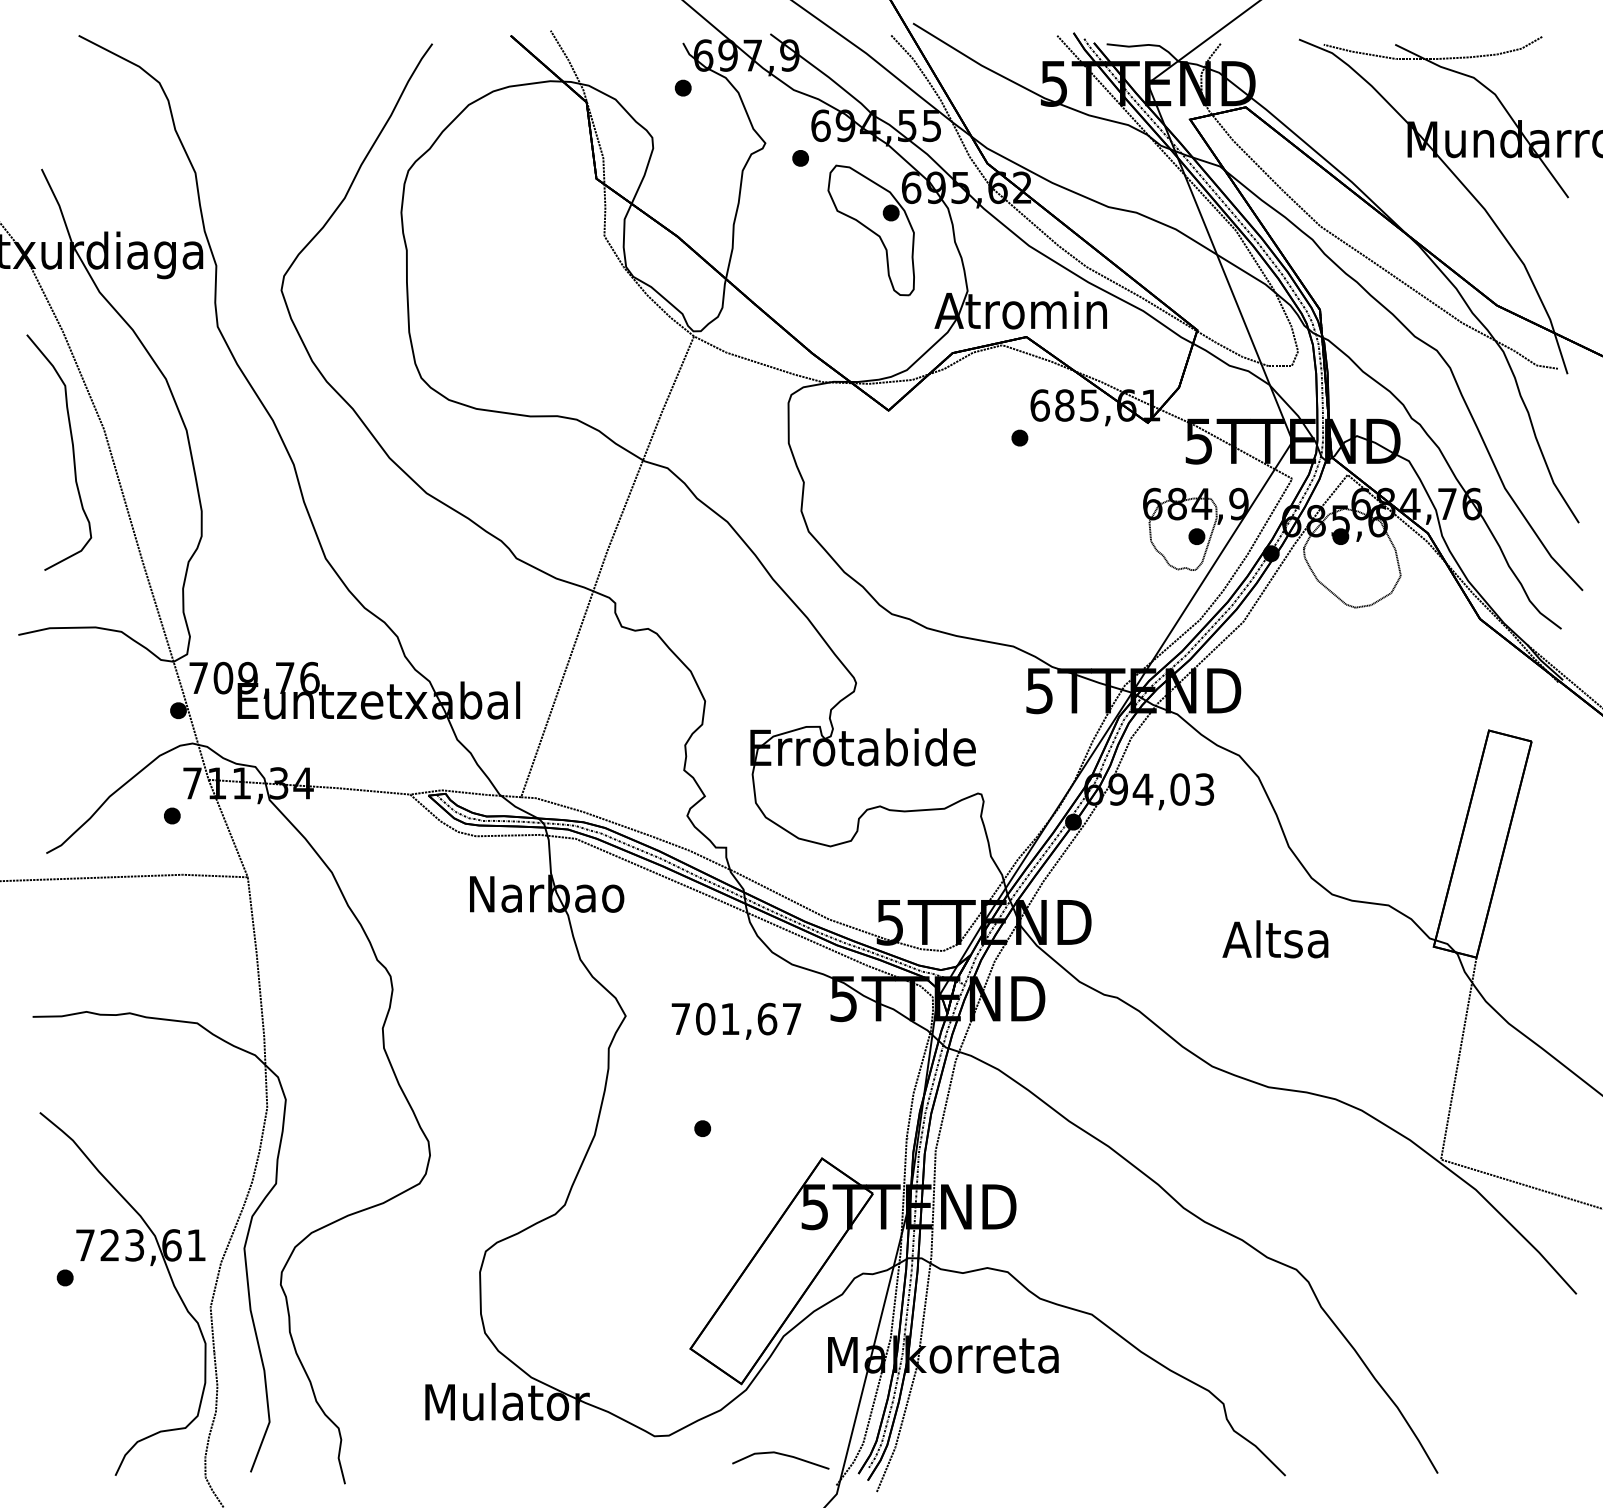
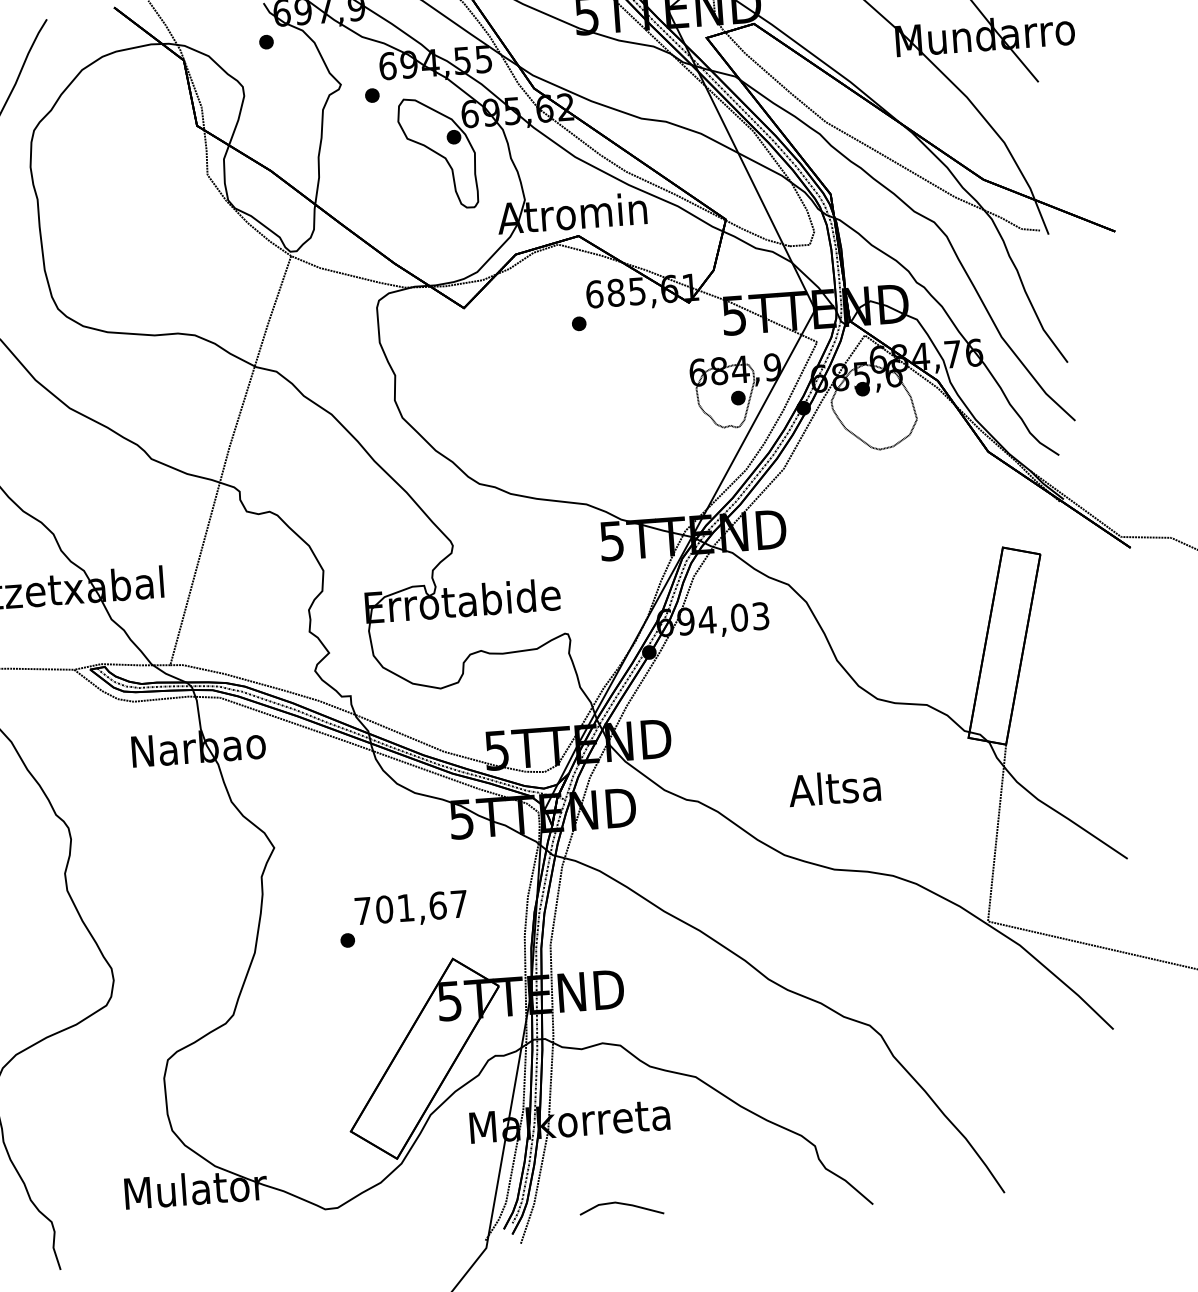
text: (1275, 939) -> (834, 788), moved
text: (736, 1020) -> (411, 908), moved
line: (781, 1455) -> (622, 1204), moved

